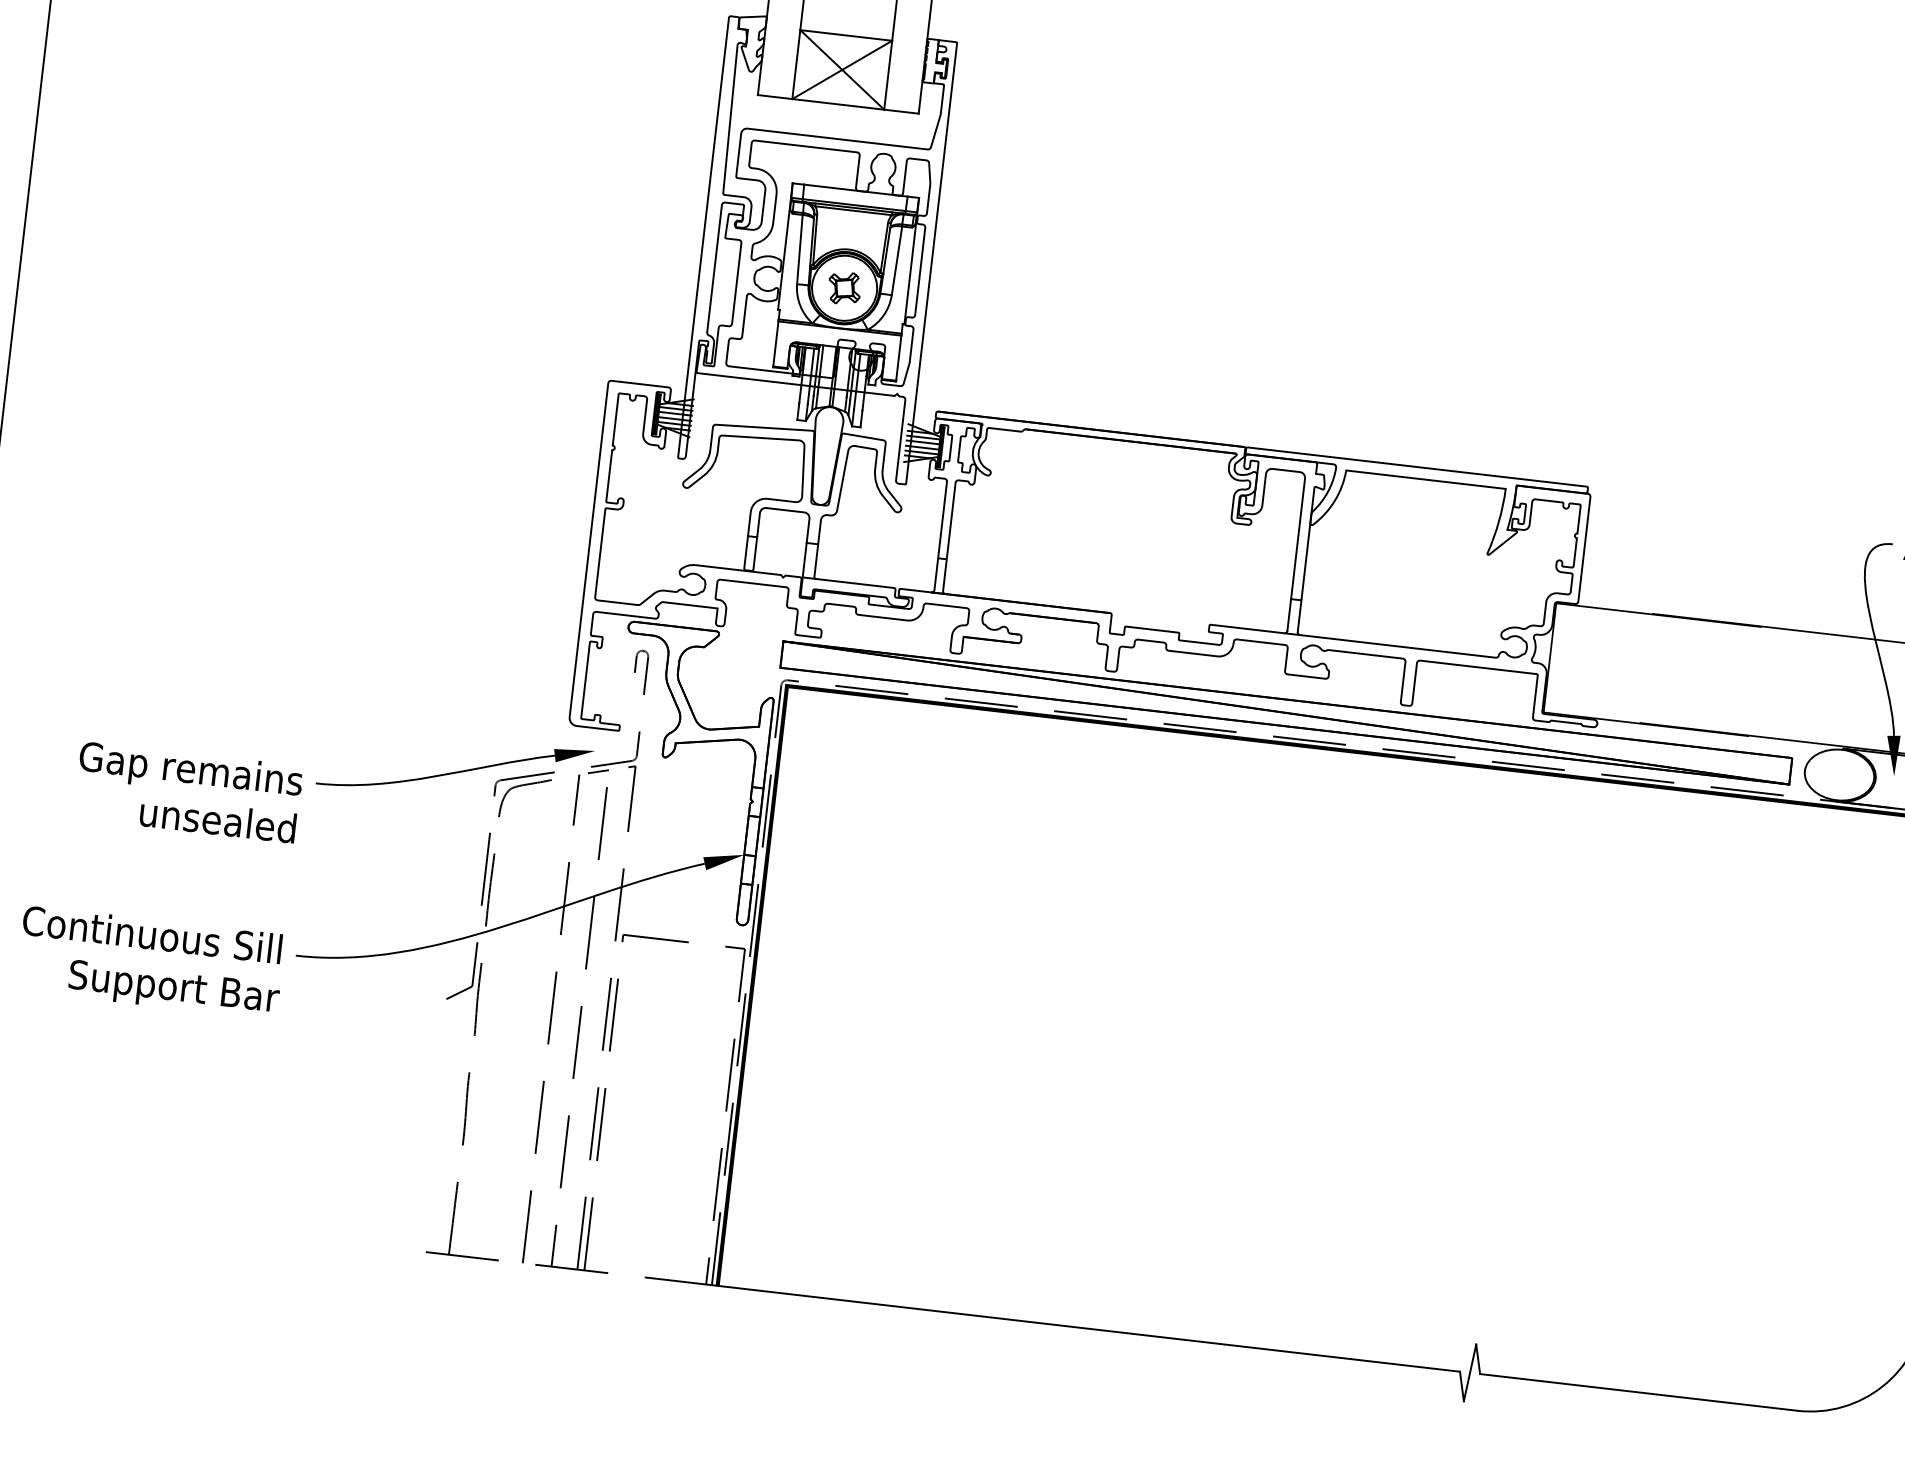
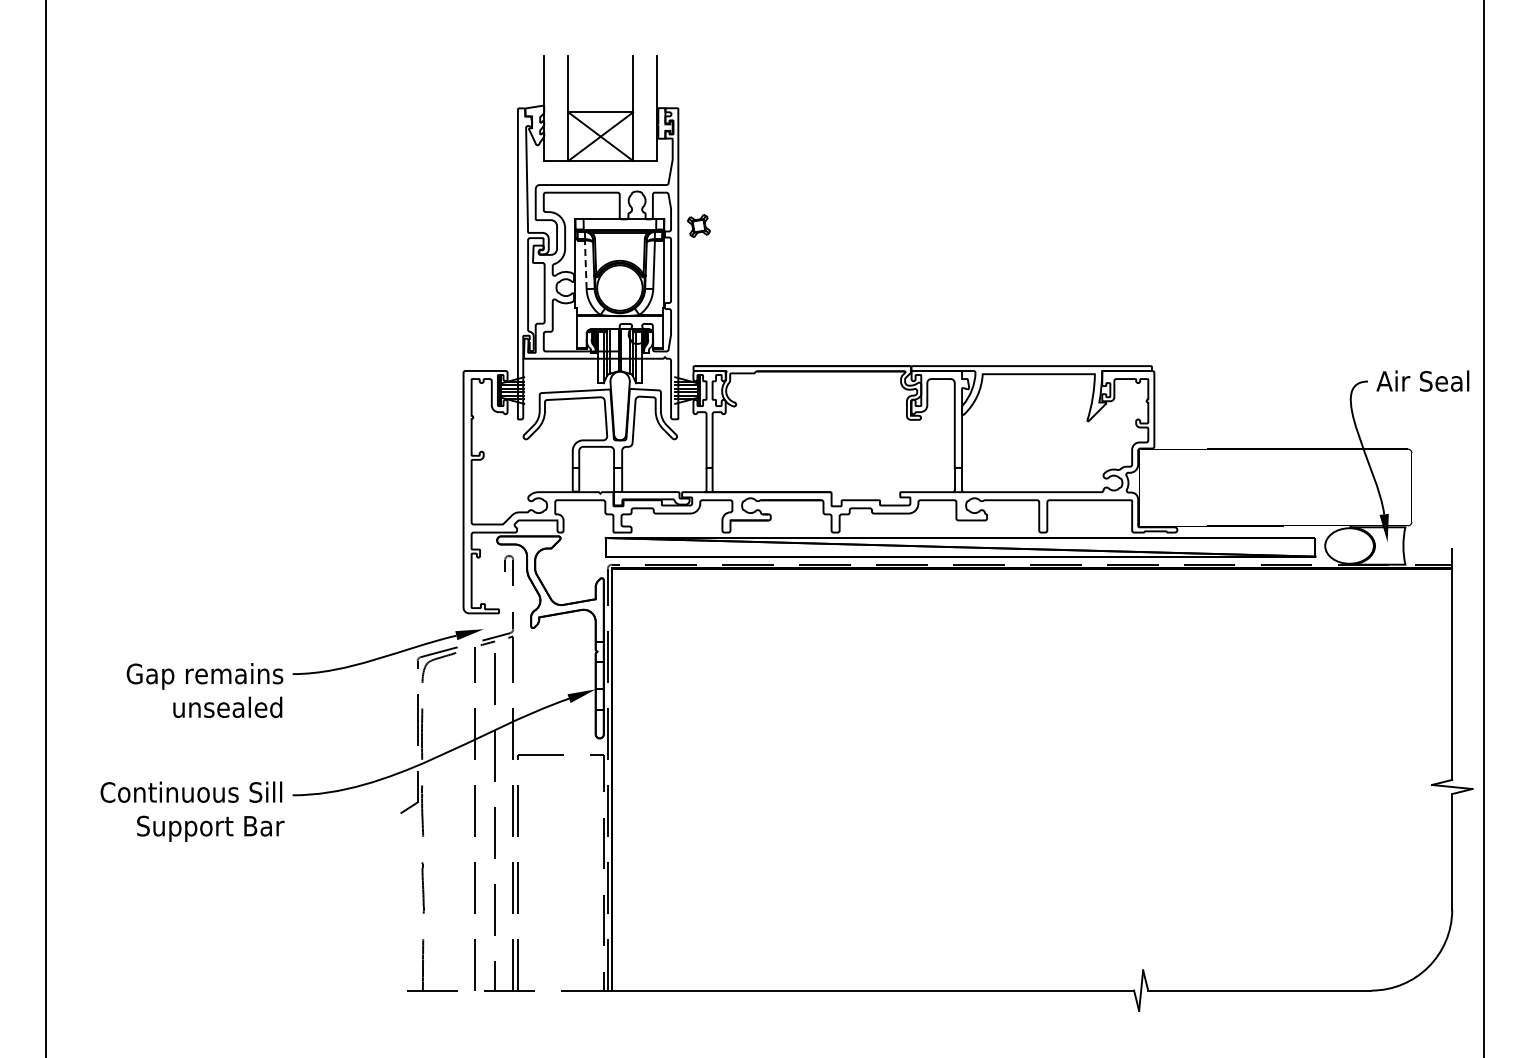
line: (799, 249) -> (585, 264), solid -> dashed
part: (844, 287) -> (698, 225), moved

